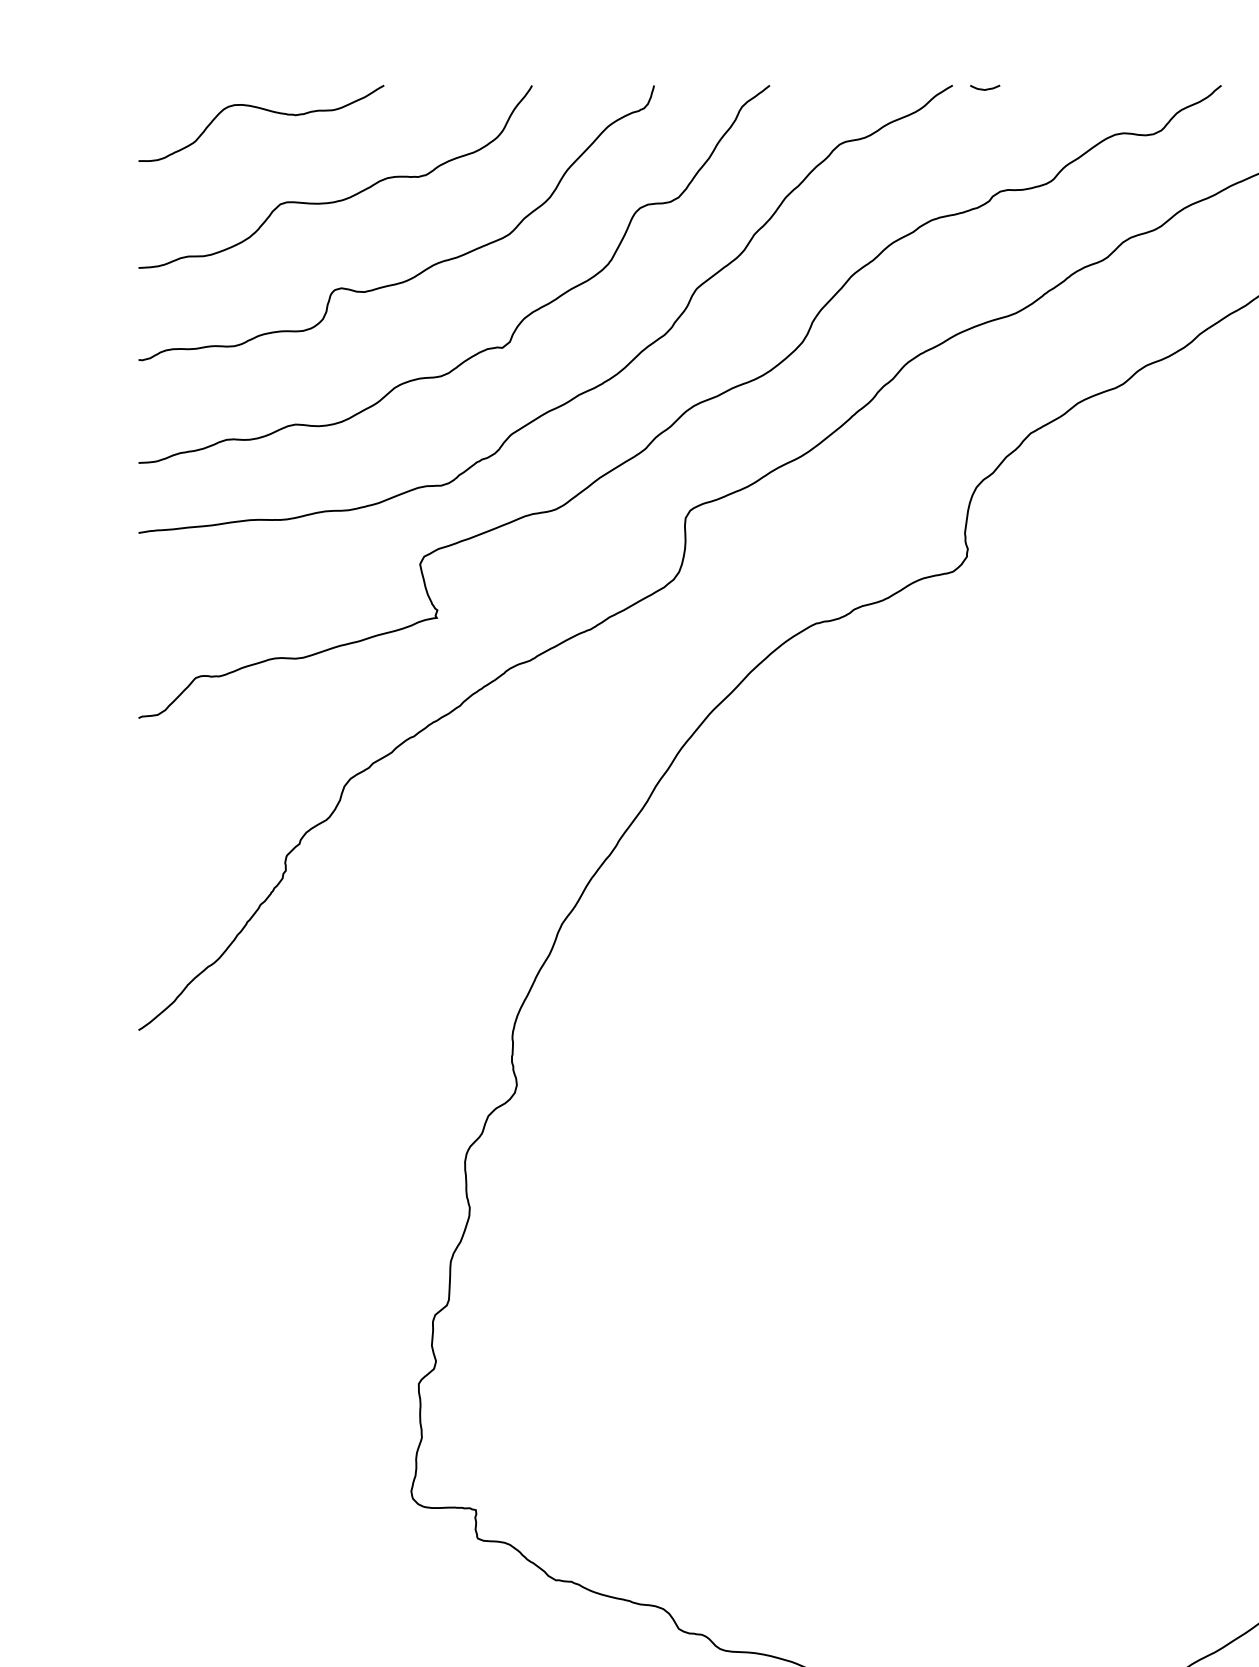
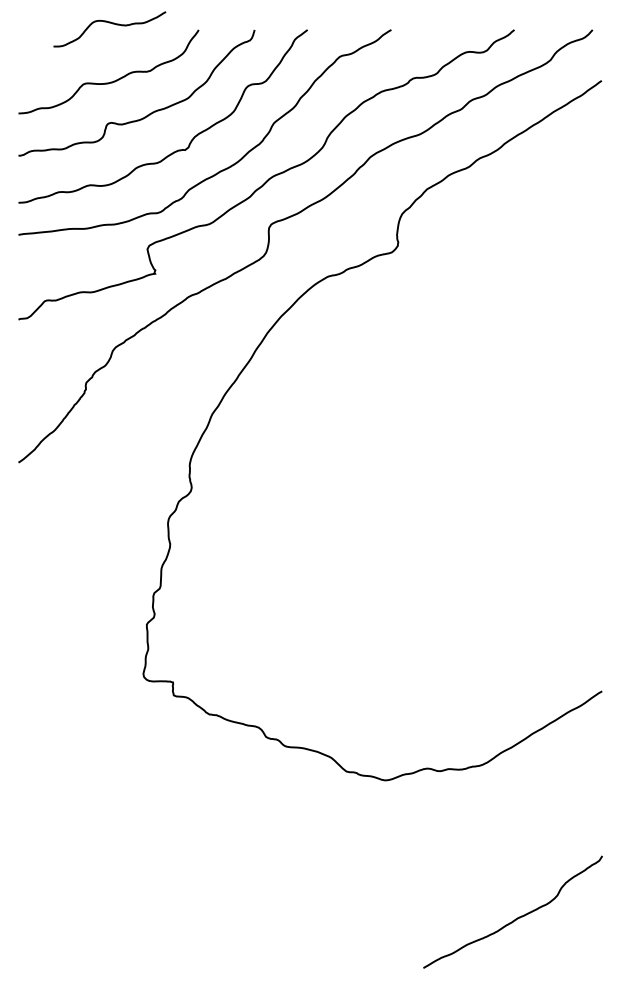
curve: (987, 86) -> (407, 30), removed
curve: (267, 112) -> (112, 24), moved

